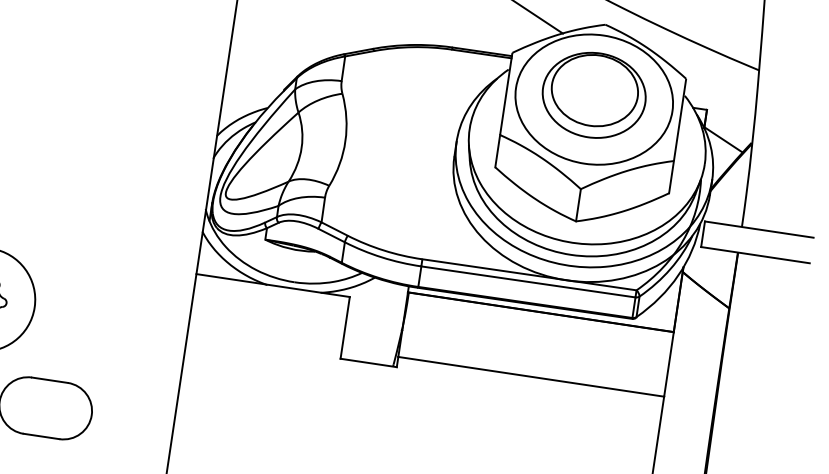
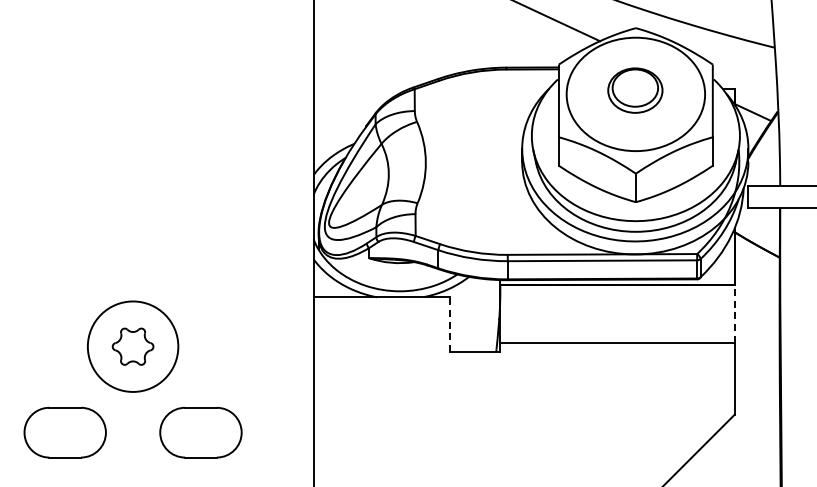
part: (594, 95) -> (635, 90), size x0.6
line: (344, 326) -> (449, 323), solid -> dashed
line: (668, 364) -> (734, 314), solid -> dashed

